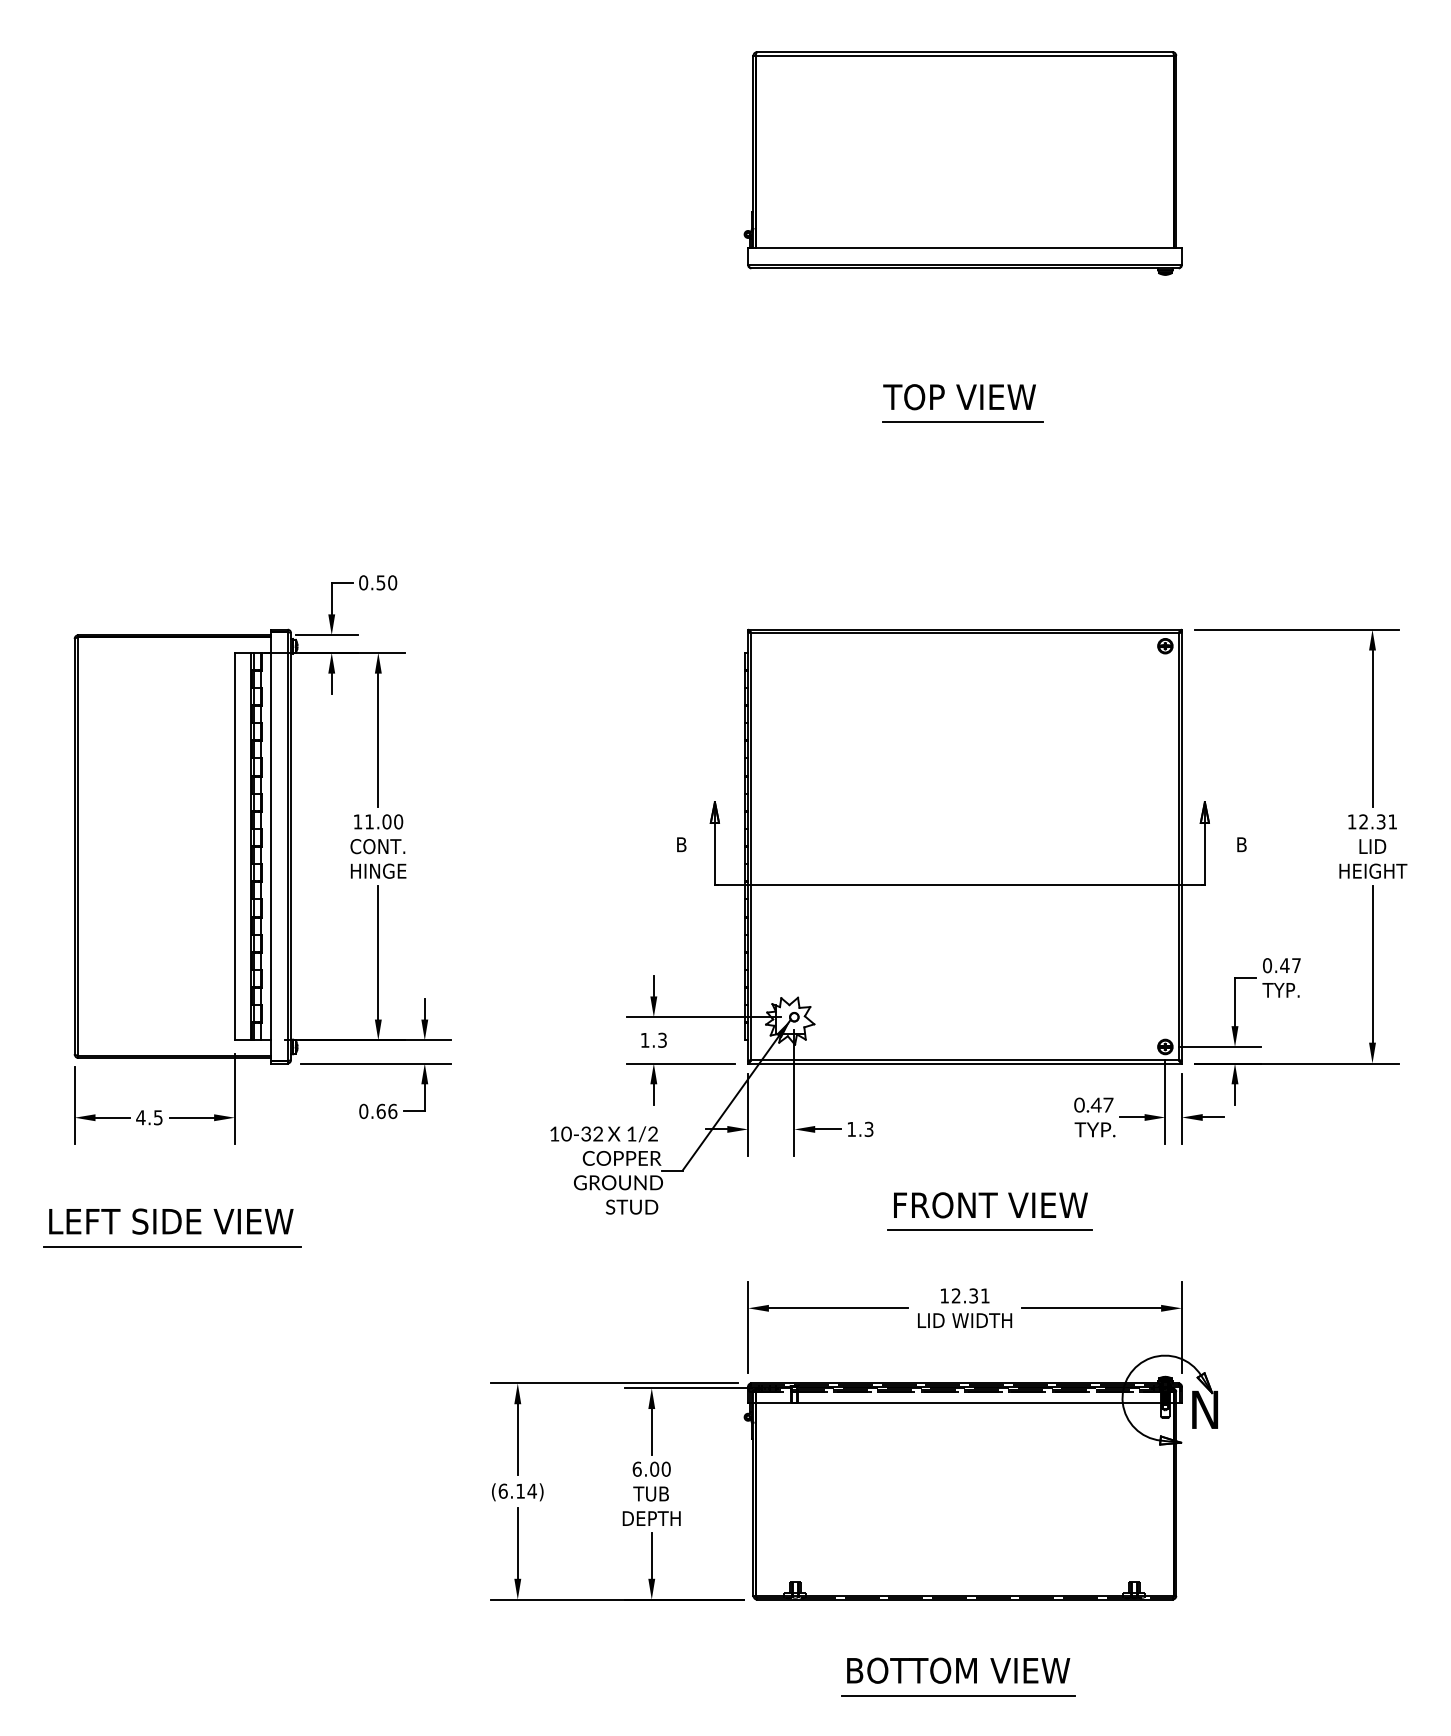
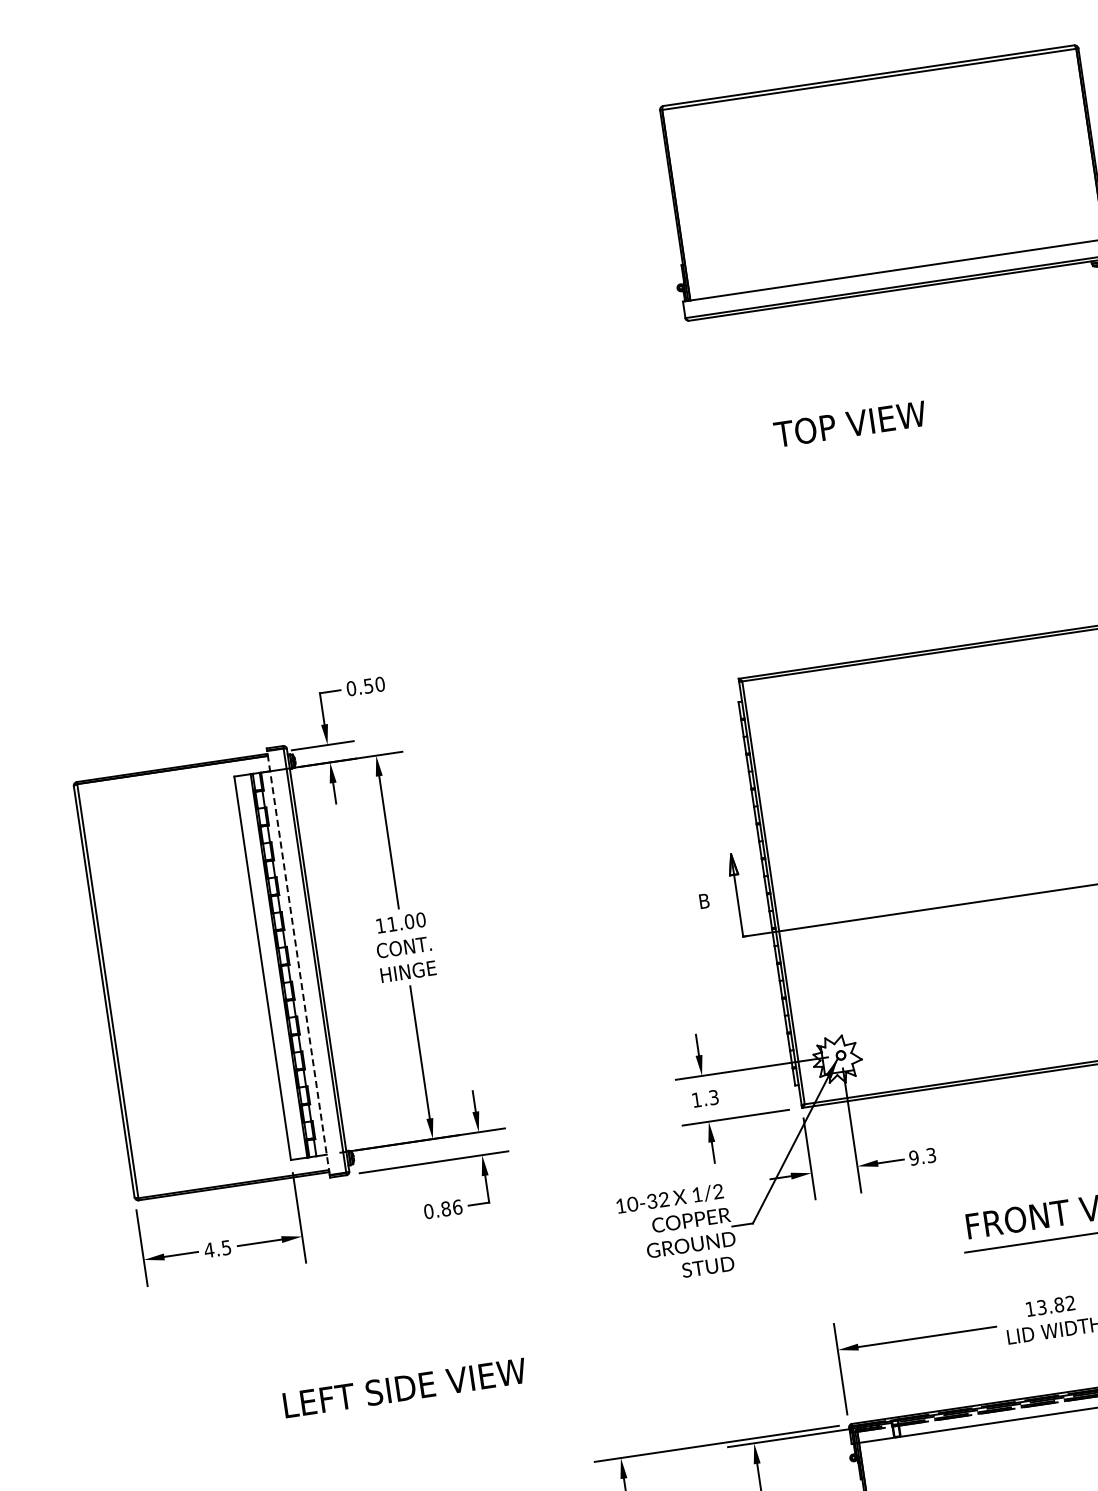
text: (959, 397) -> (850, 424), moved
line: (962, 421) -> (920, 441), removed
line: (271, 846) -> (298, 962), solid -> dashed
text: (380, 1110) -> (445, 1208), 0.66 -> 0.86
text: (851, 1129) -> (913, 1158), 1.3 -> 9.3
text: (171, 1221) -> (405, 1387), moved
line: (172, 1246) -> (259, 1373), removed
text: (970, 1295) -> (1055, 1304), 12.31 -> 13.82

